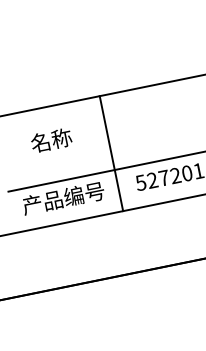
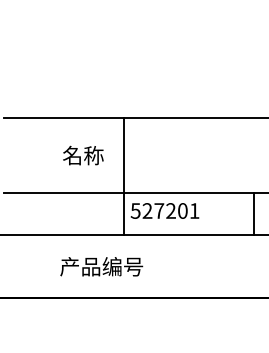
text: (51, 140) -> (83, 155), moved
line: (111, 153) -> (123, 176), moved
text: (63, 198) -> (101, 266), moved

